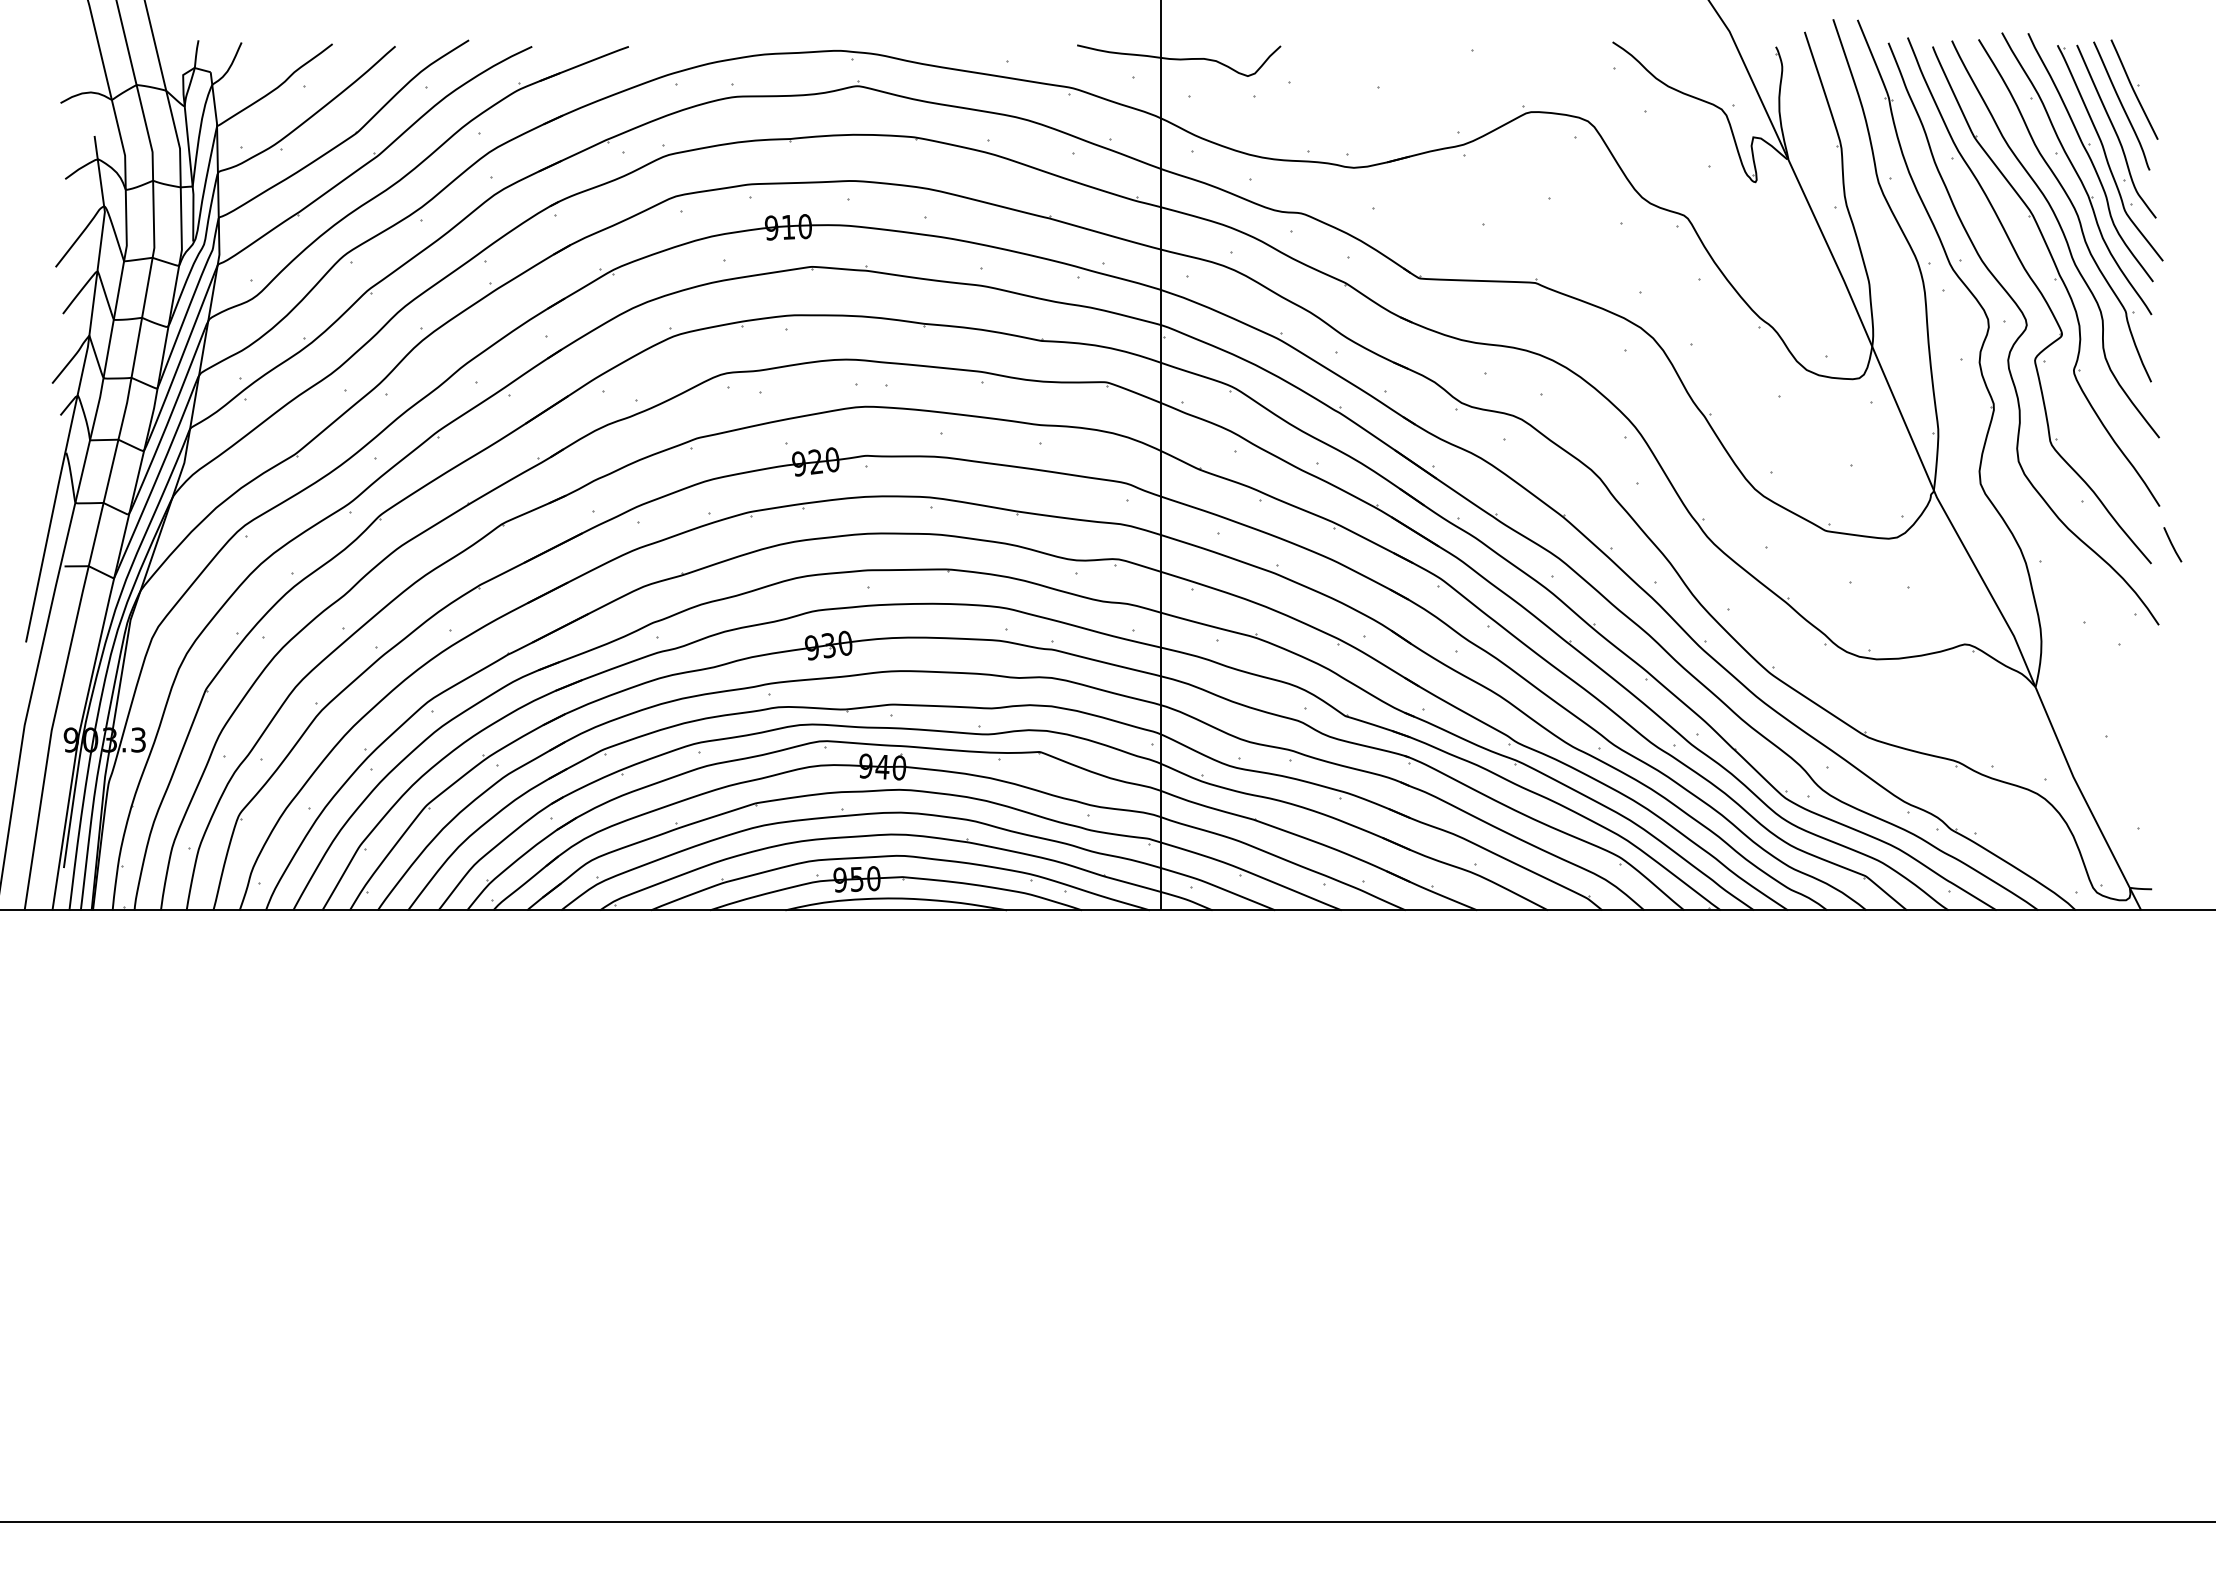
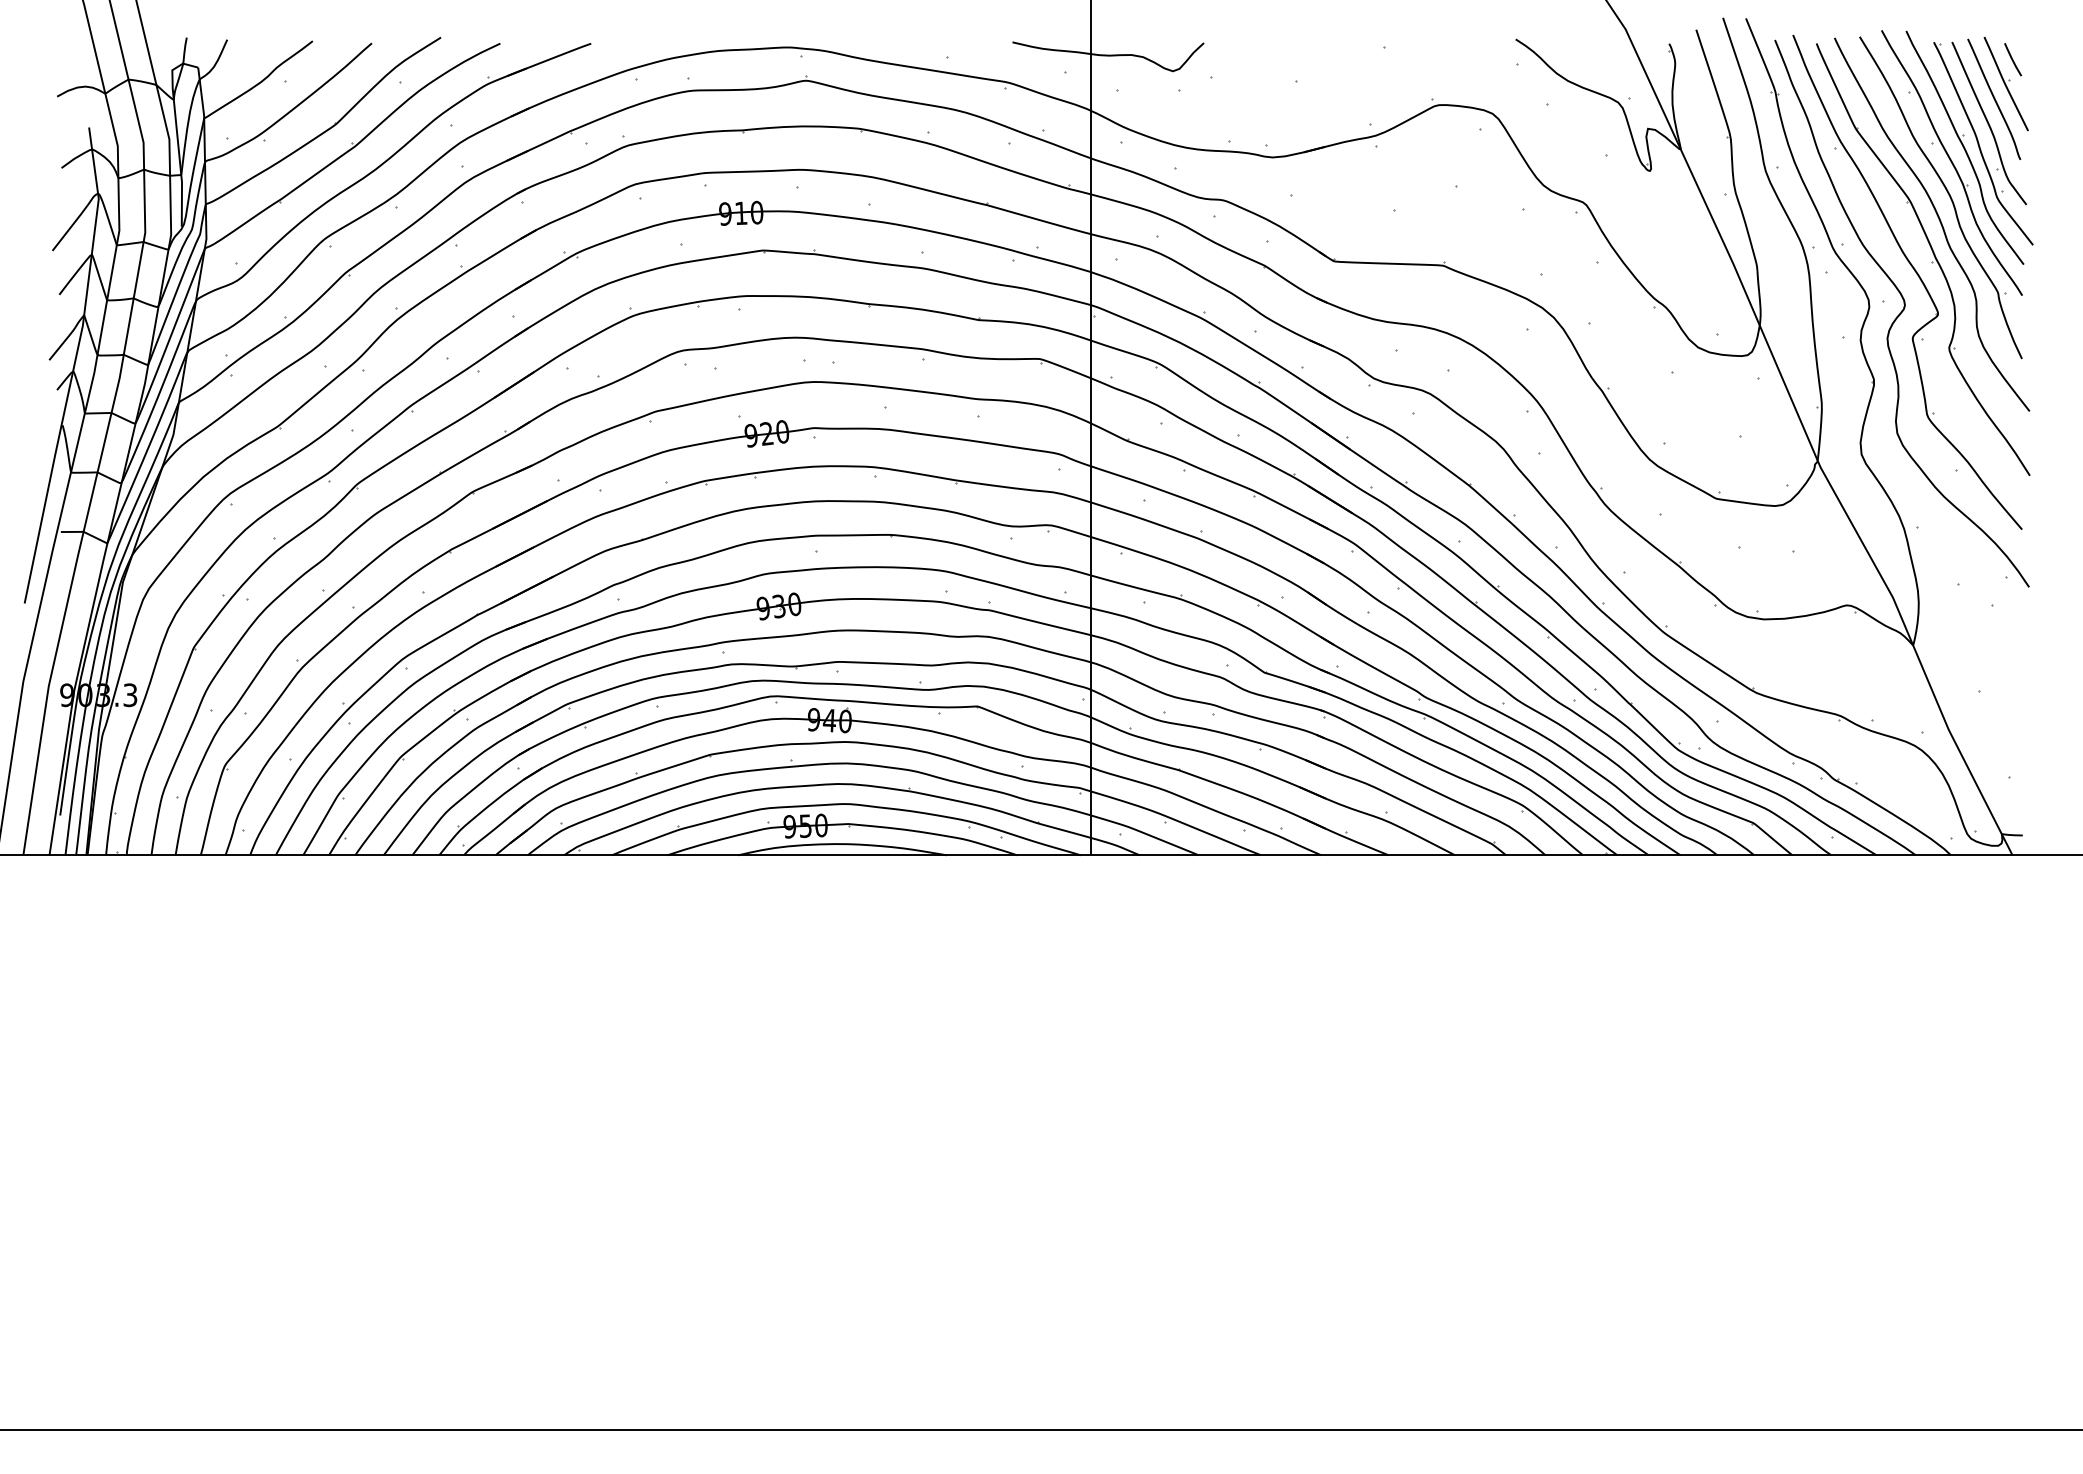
line: (2172, 544) -> (2012, 59), moved

